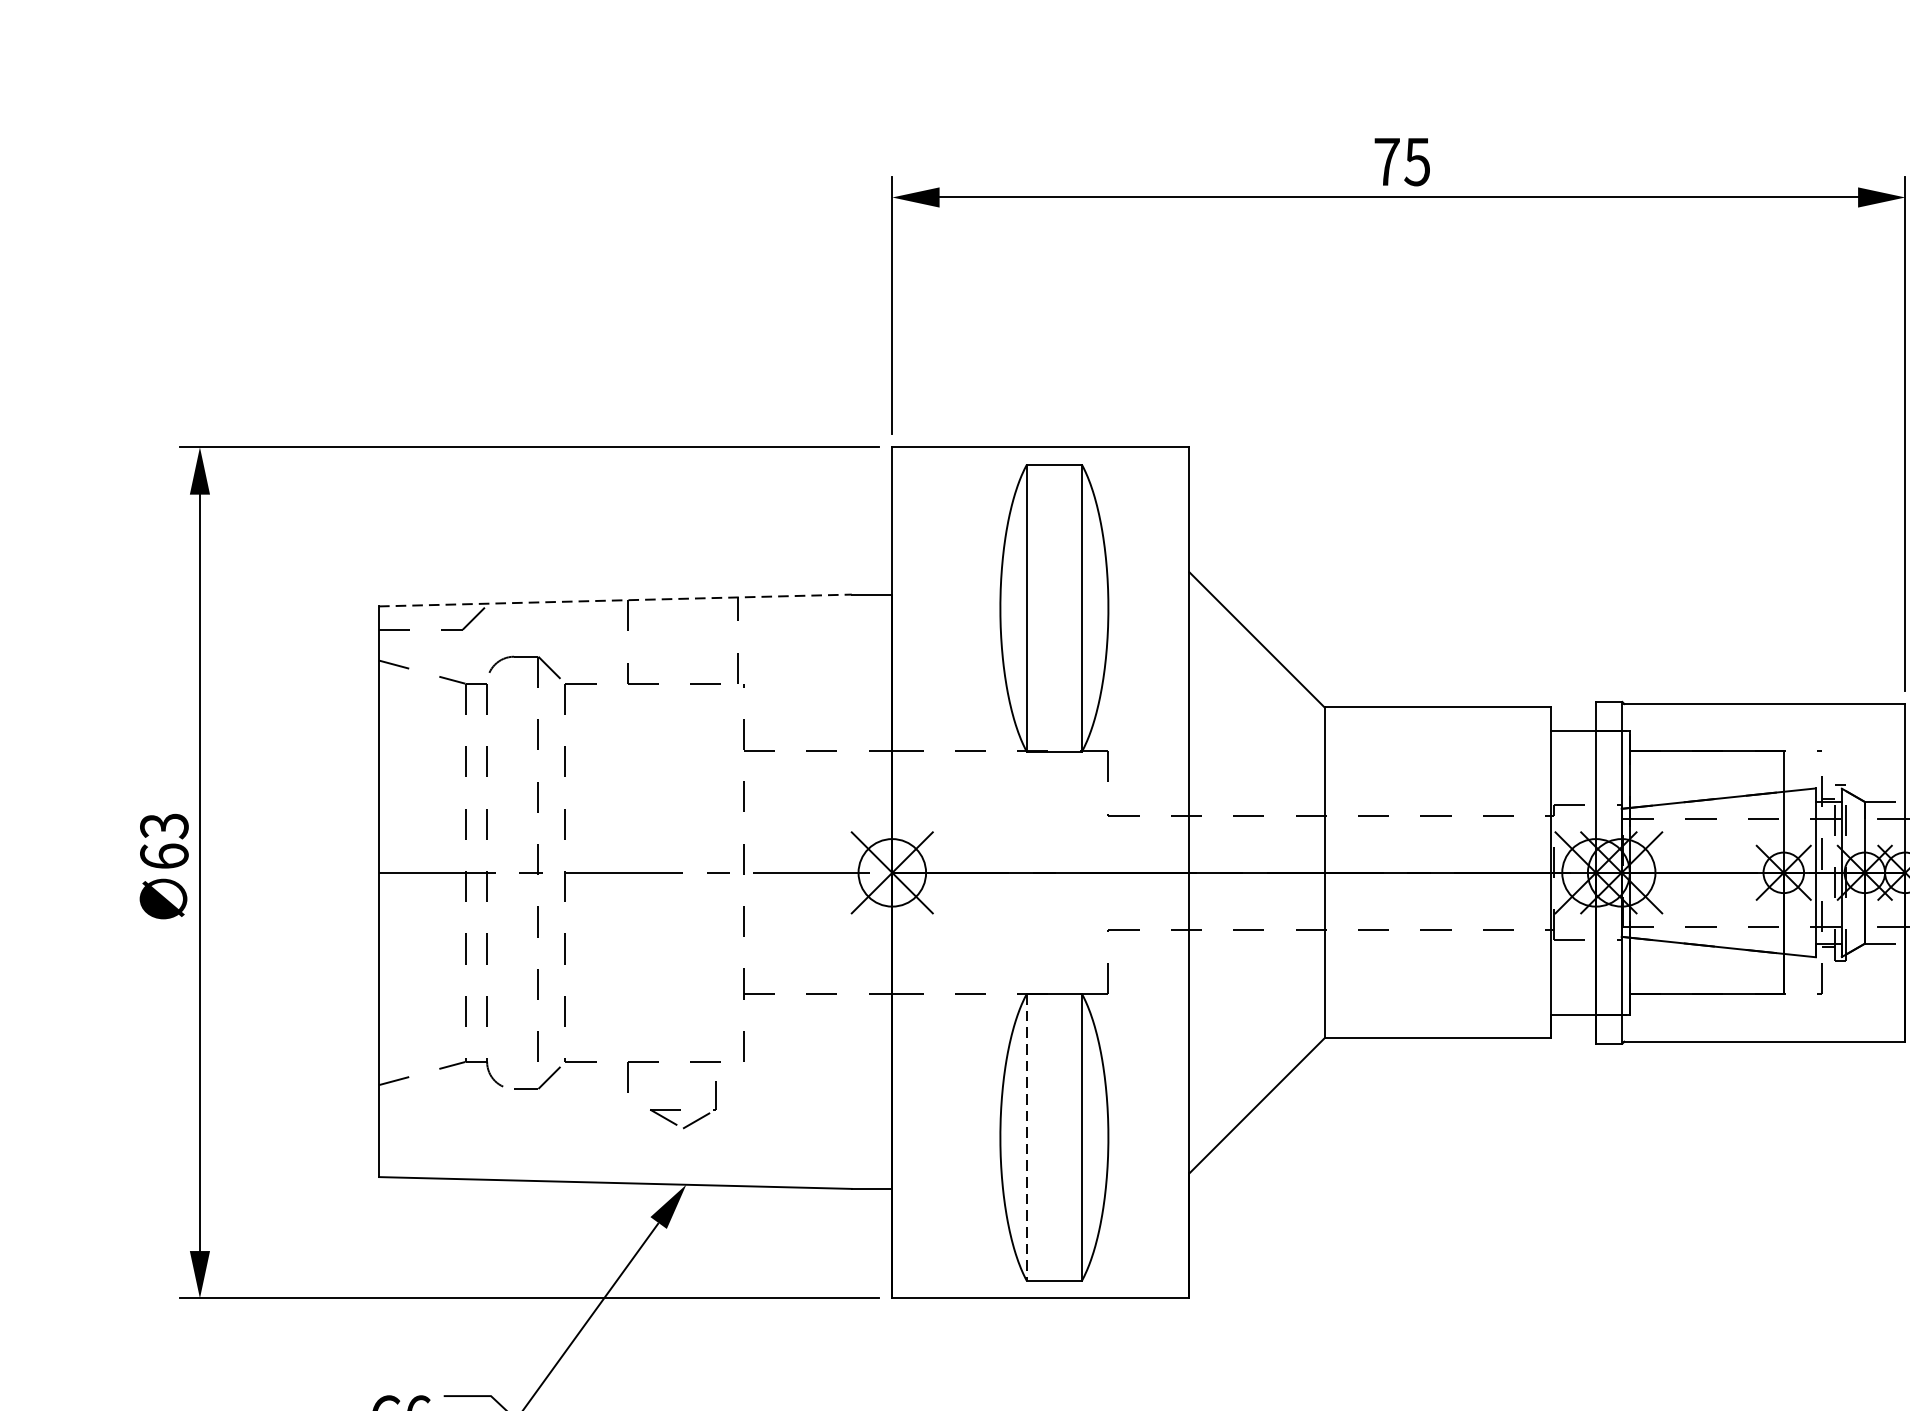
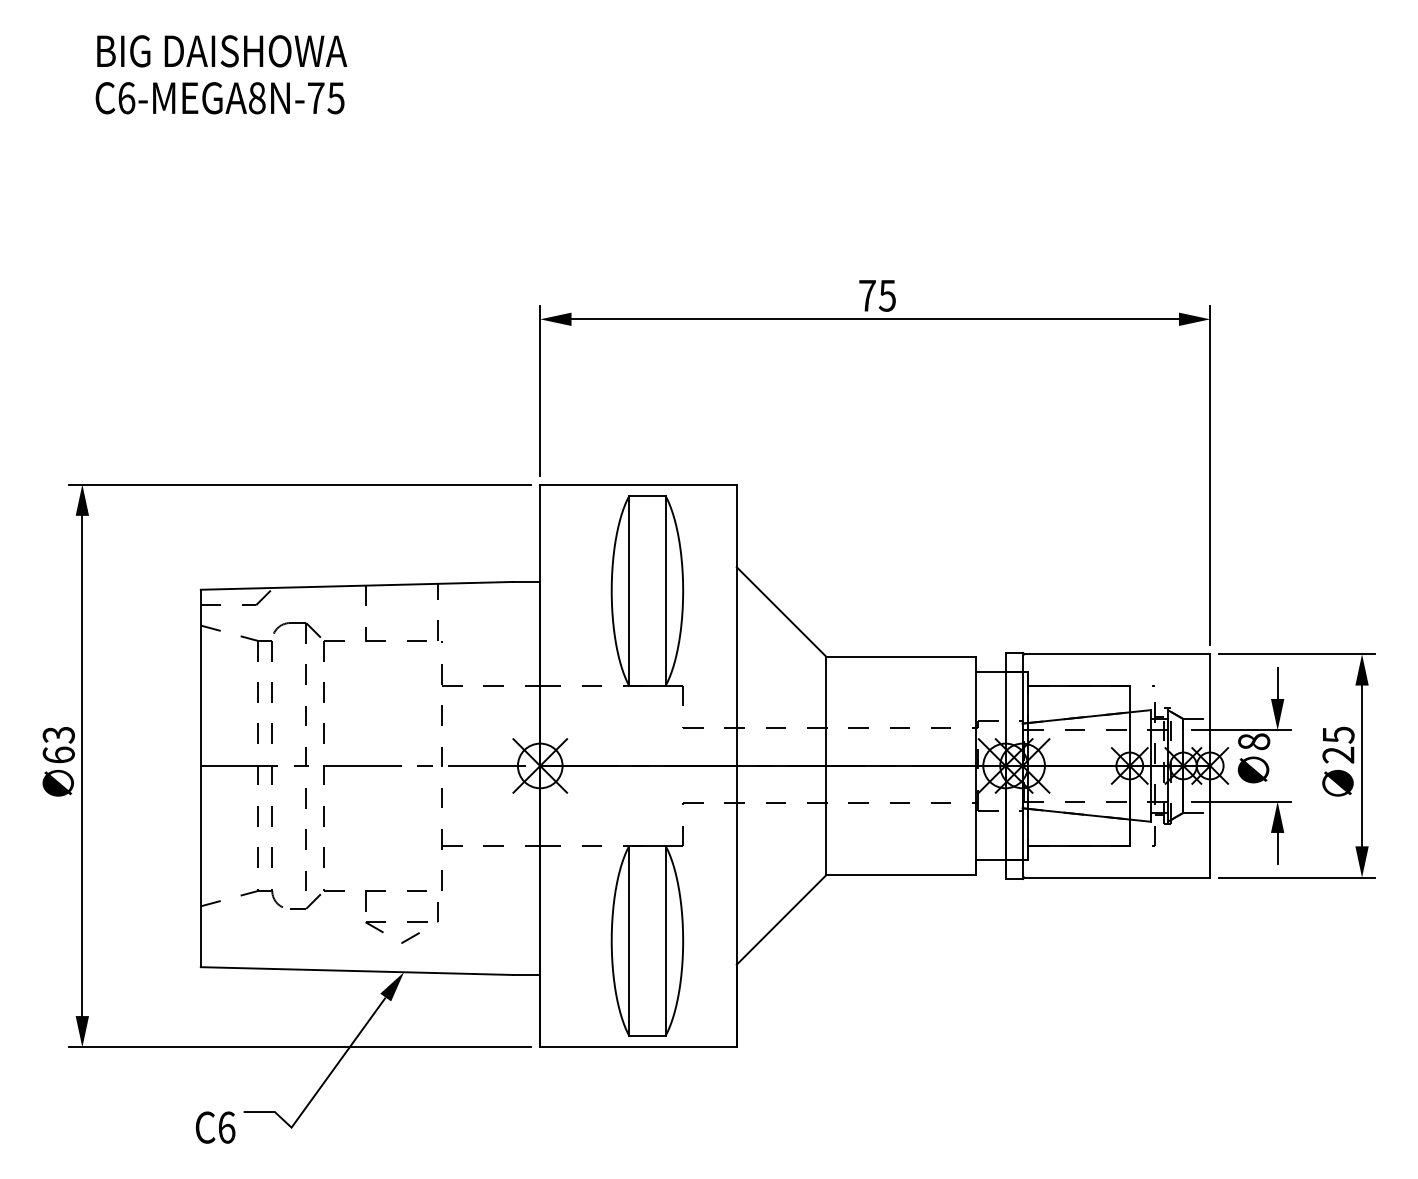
line: (615, 599) -> (357, 585), dashed -> solid
part: (682, 1109) -> (401, 922), size x1.67
line: (1027, 1136) -> (629, 940), dashed -> solid

